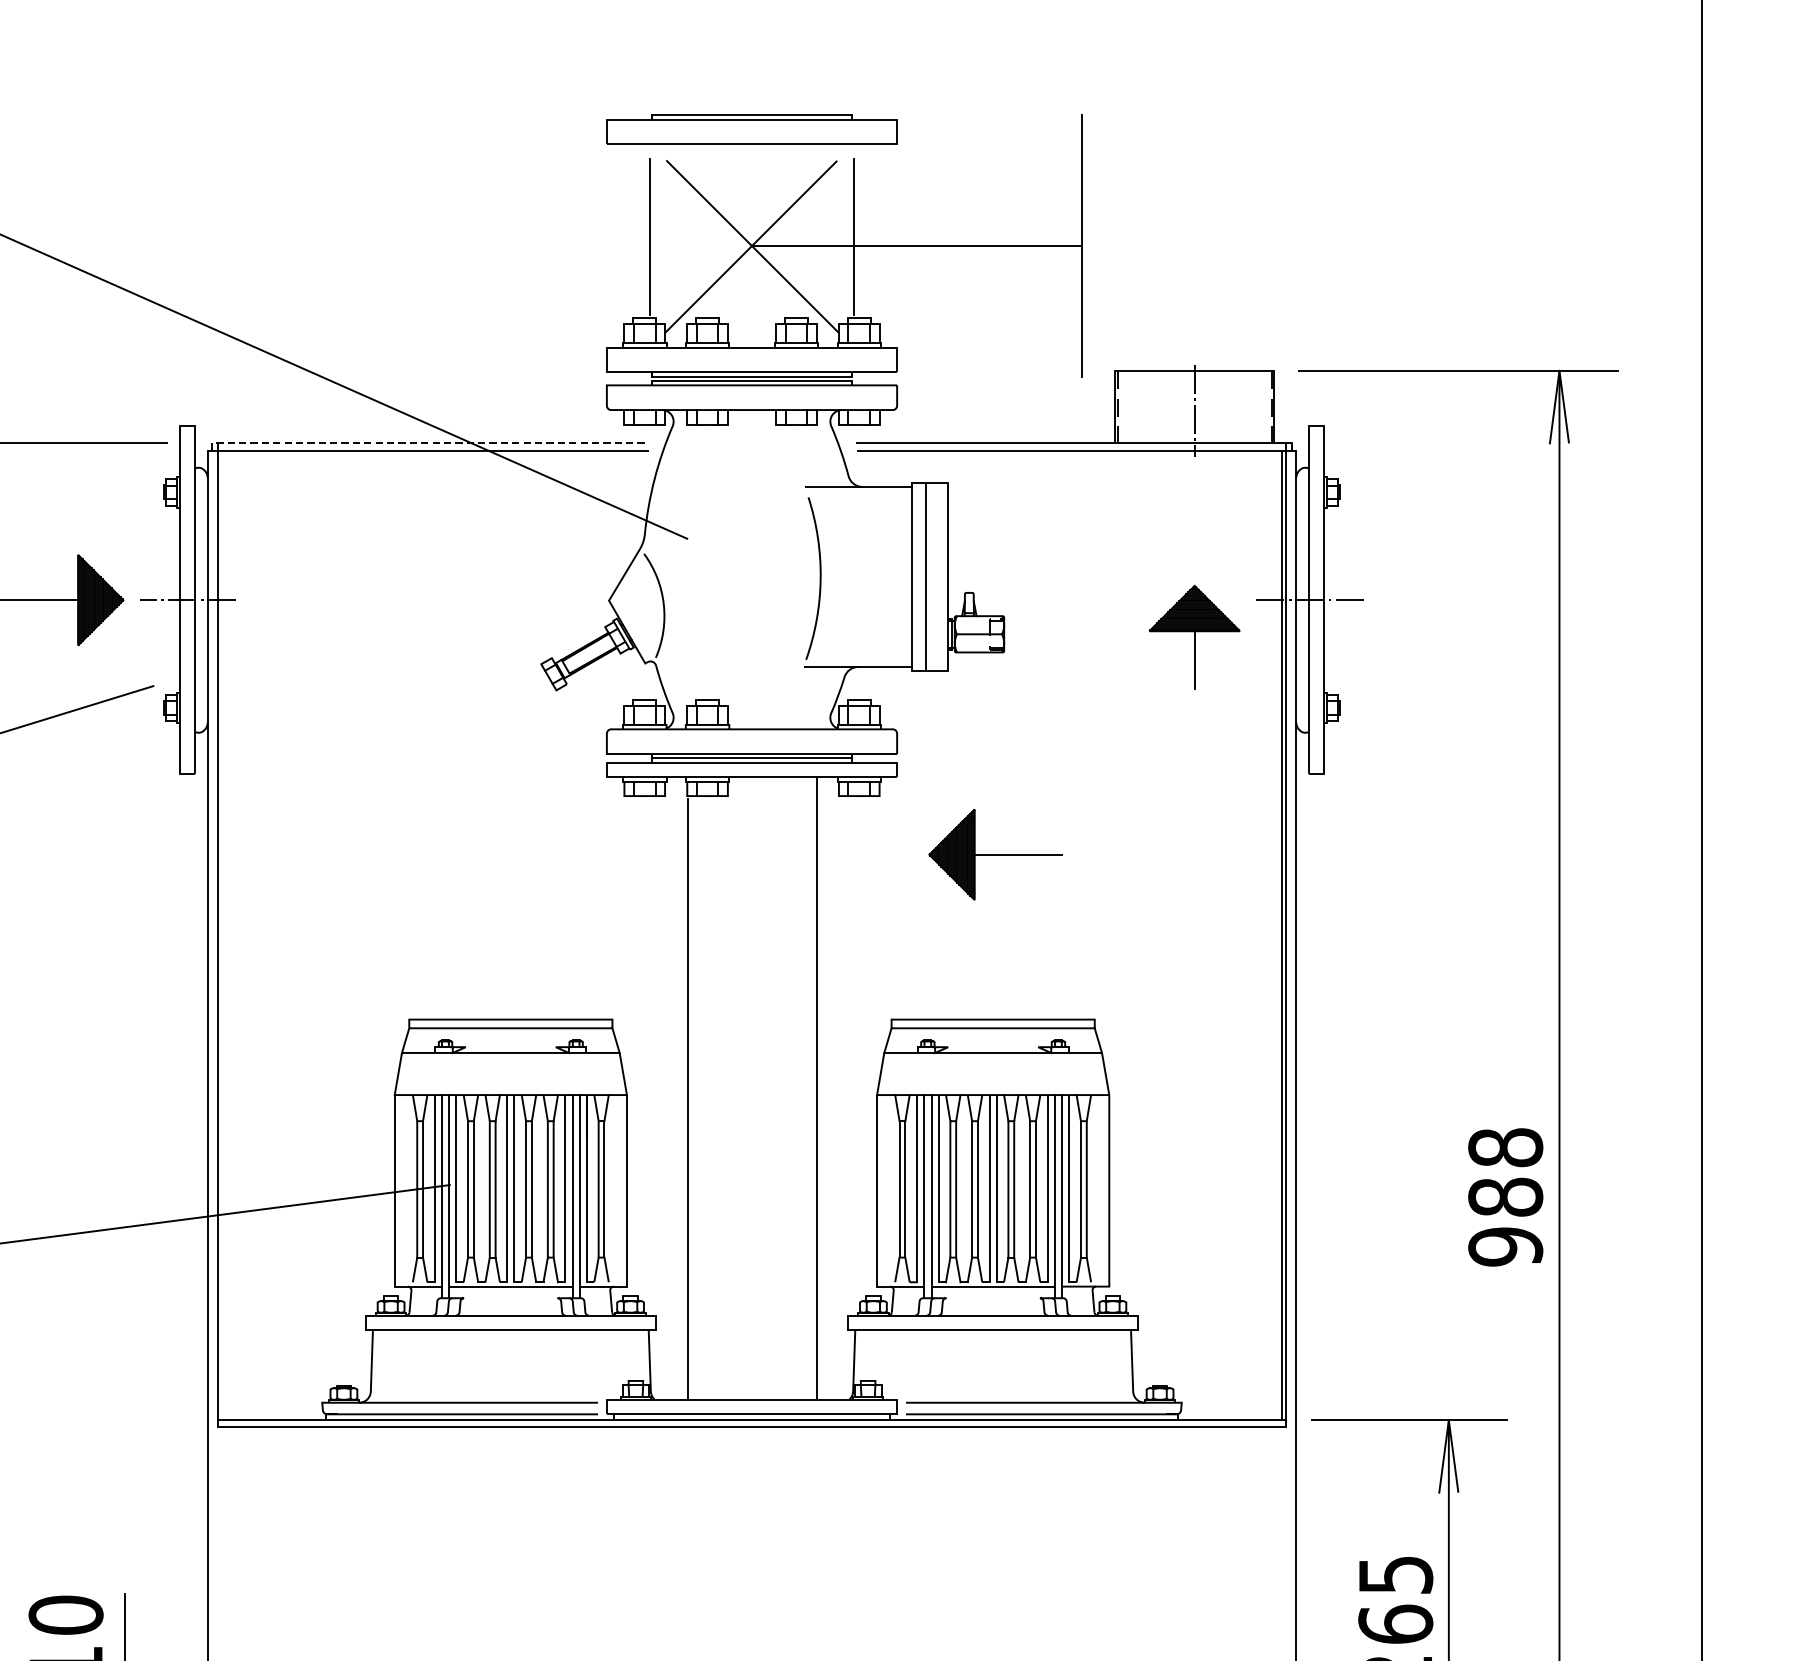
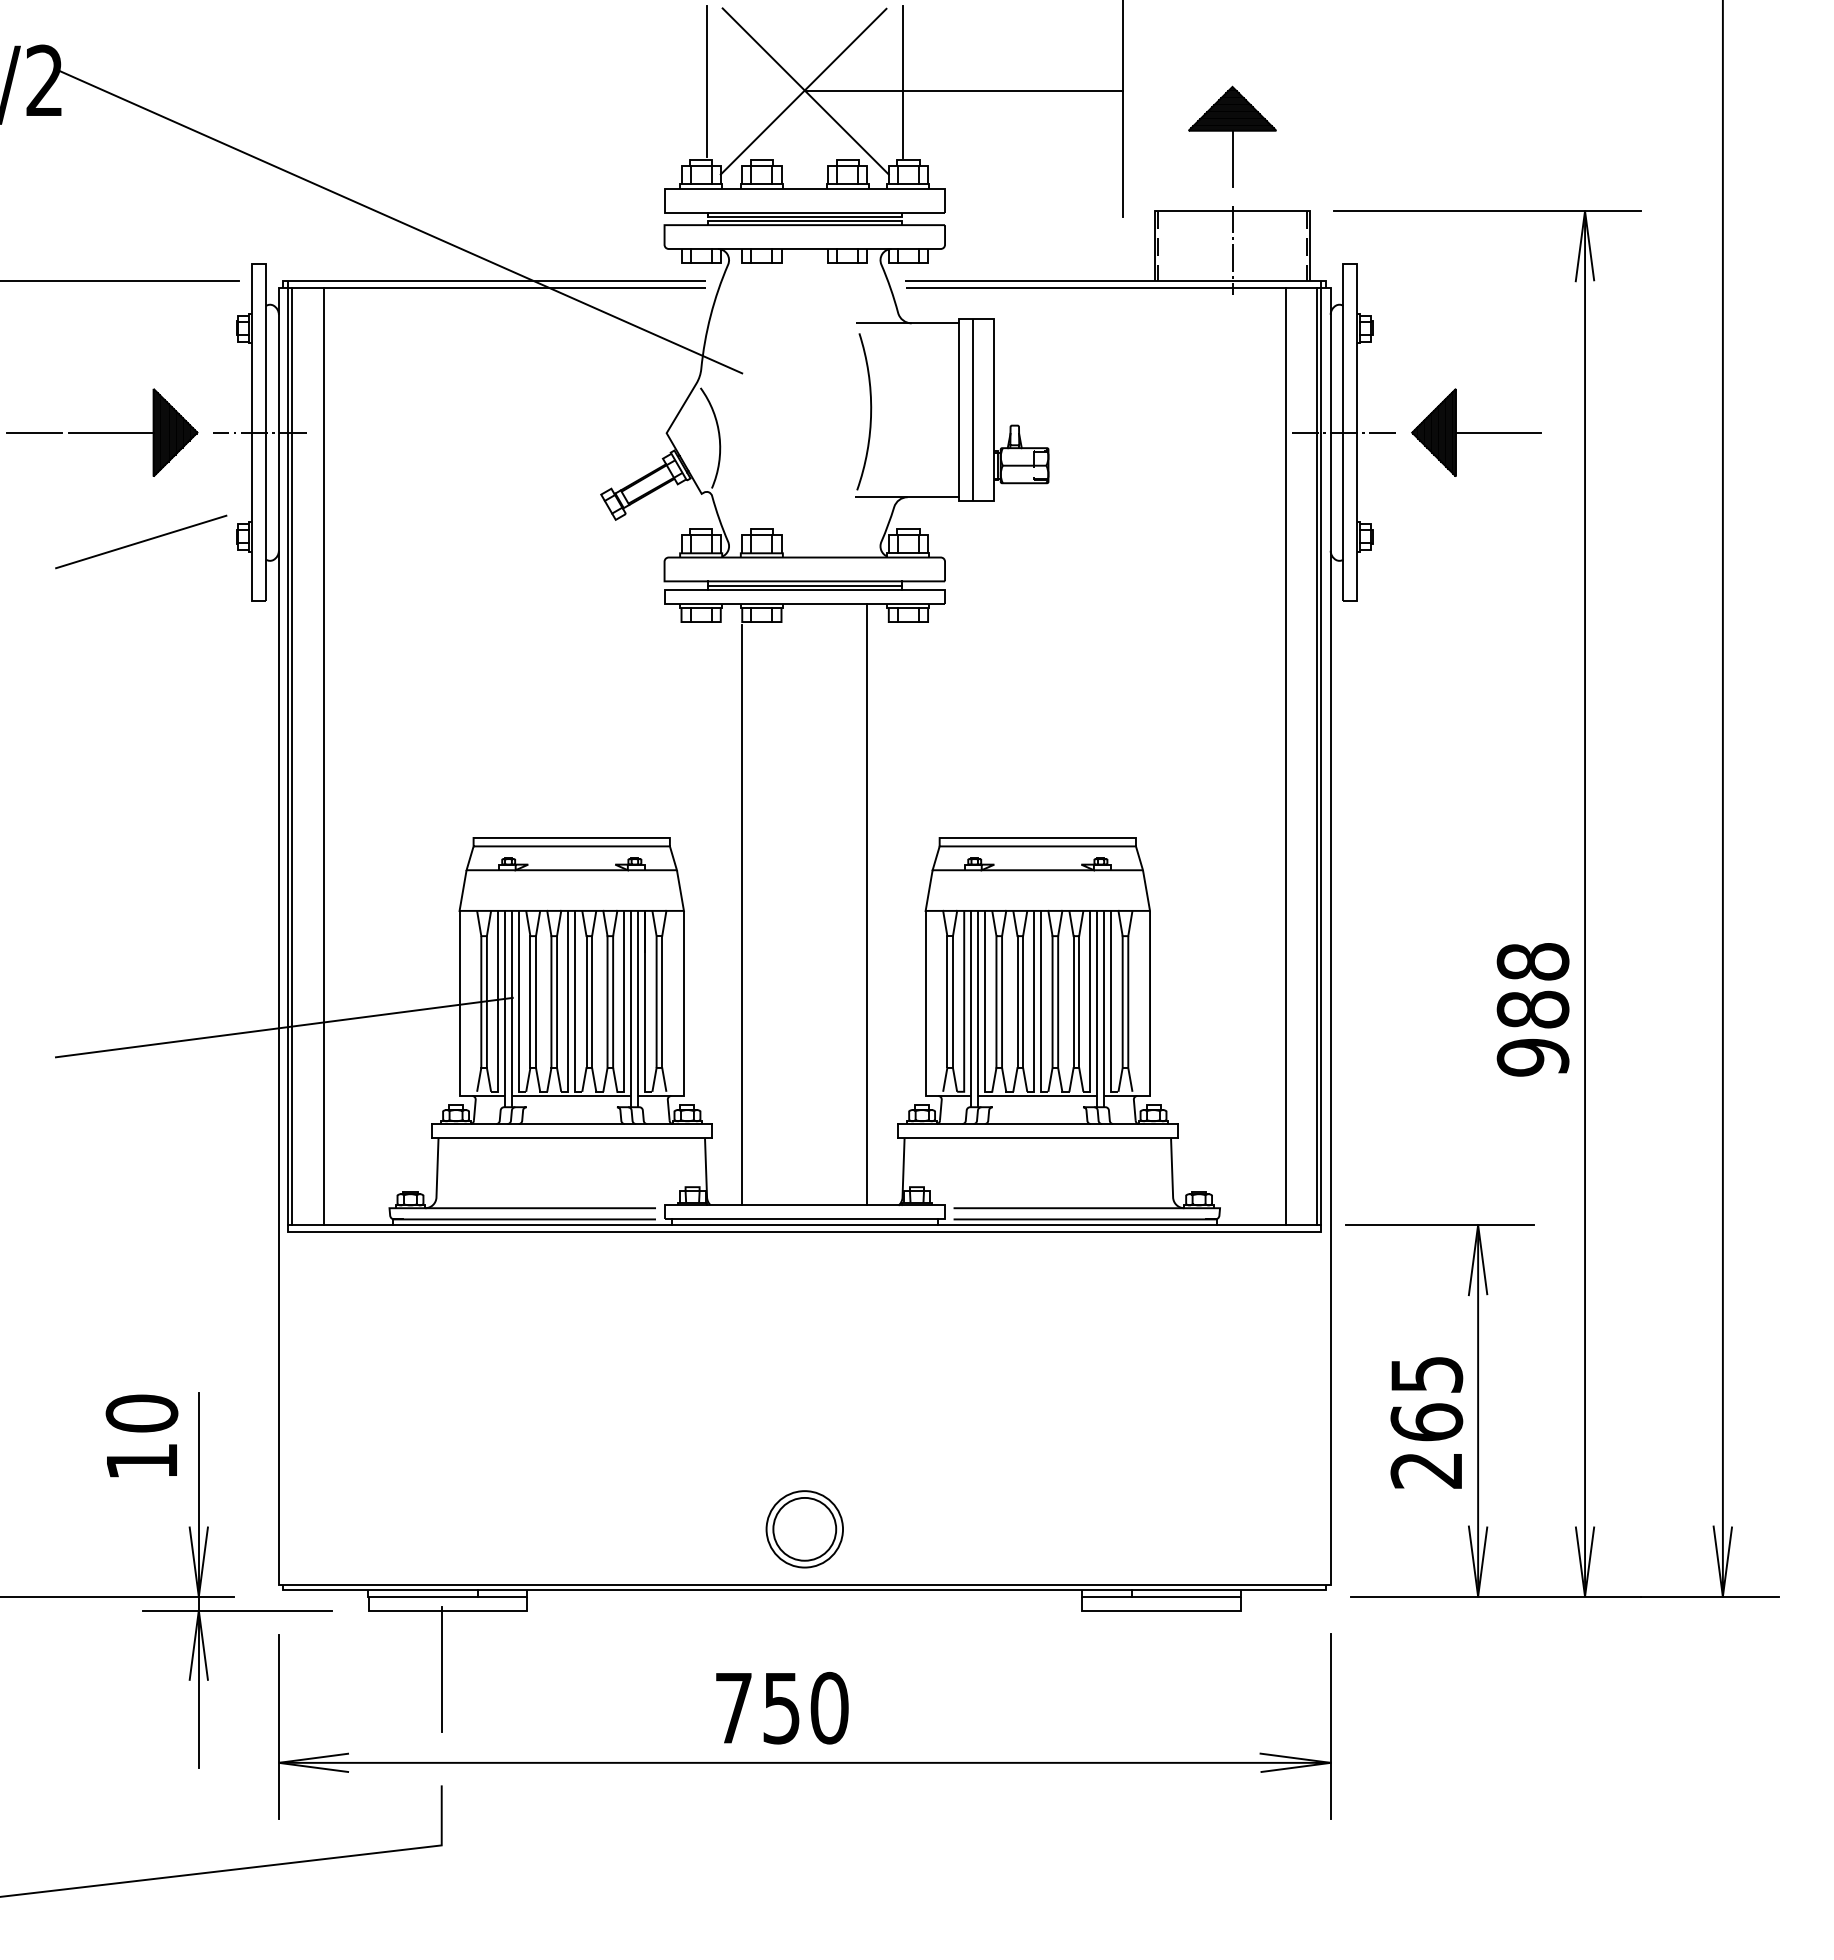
line: (425, 443) -> (489, 281), dashed -> solid
part: (1194, 637) -> (1232, 136), moved
part: (995, 854) -> (1476, 432), moved
line: (221, 935) -> (292, 756), added
line: (253, 935) -> (323, 756), added
line: (1249, 935) -> (1285, 756), added

